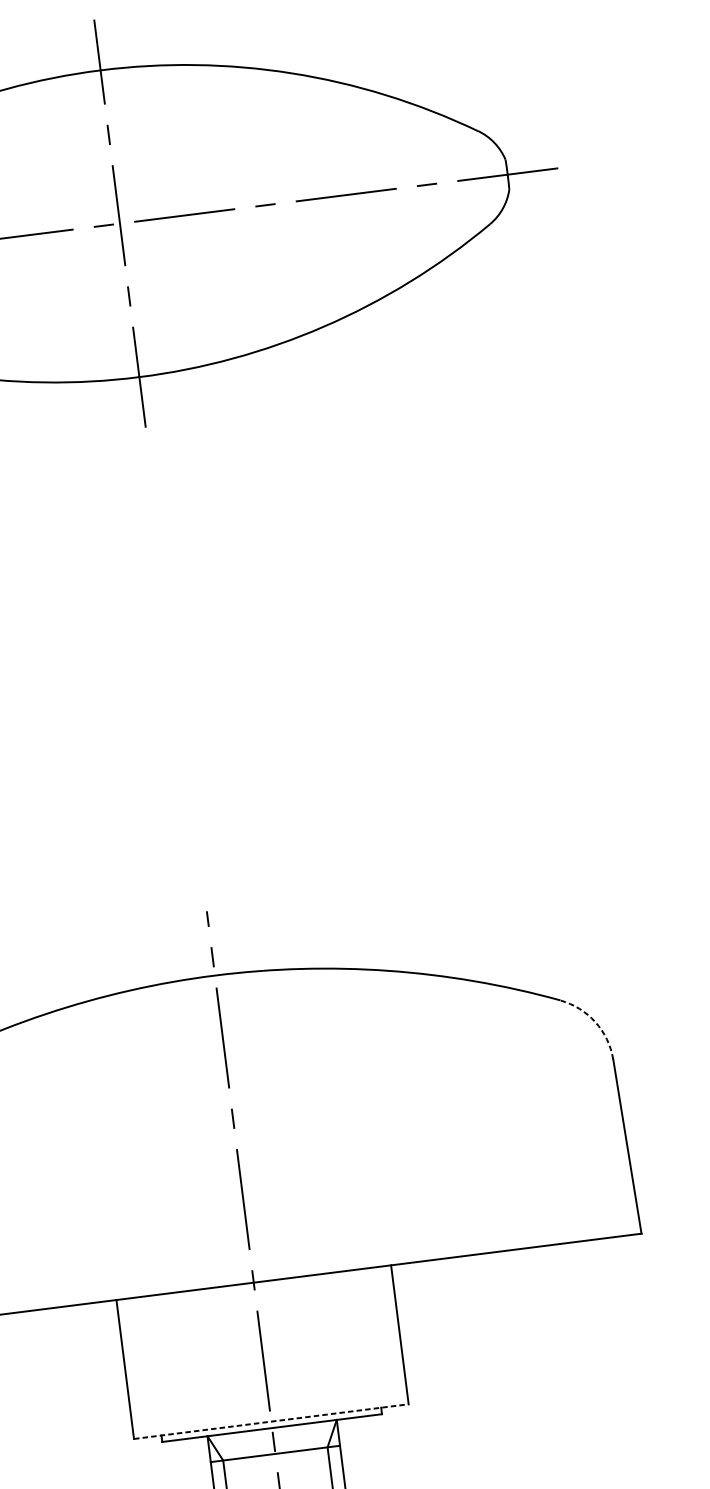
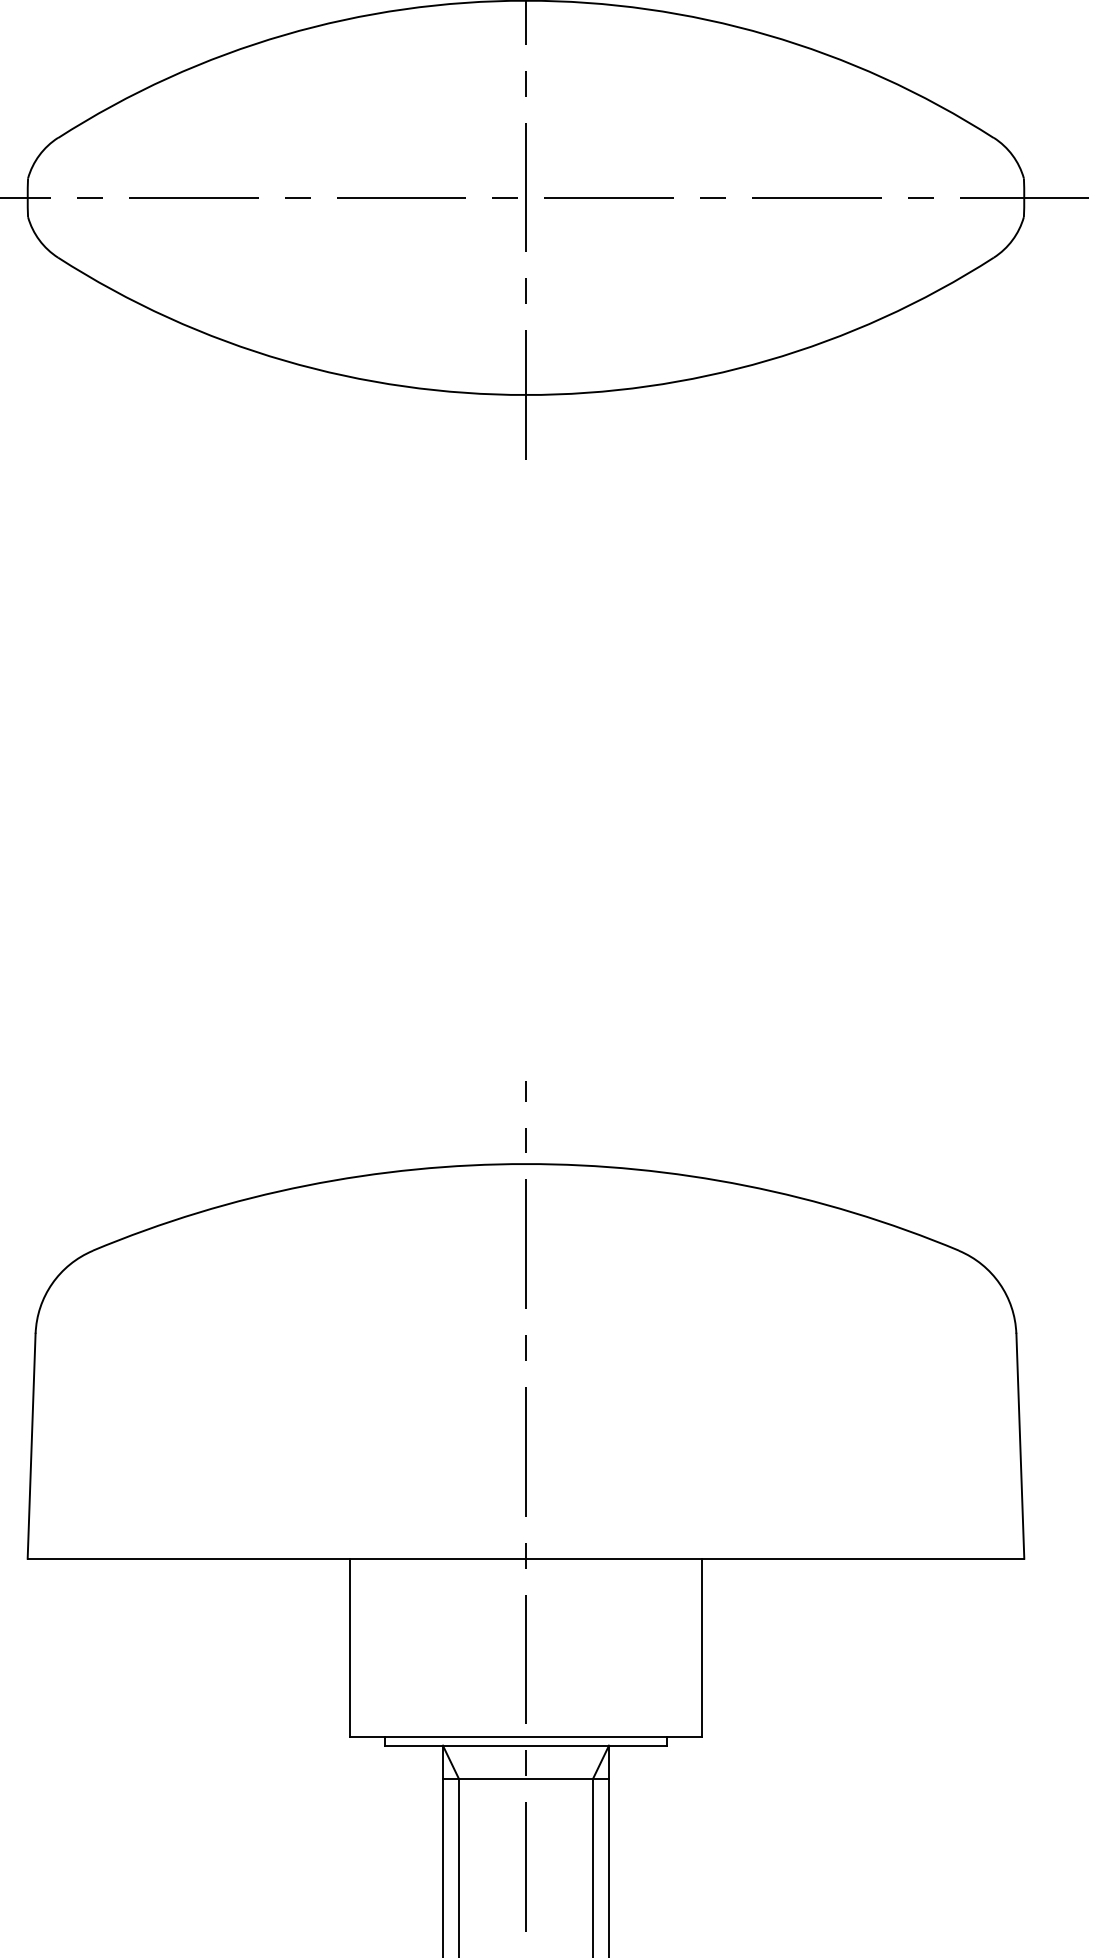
arc: (595, 1021) -> (999, 1283), dashed -> solid
line: (271, 1421) -> (526, 1737), dashed -> solid

